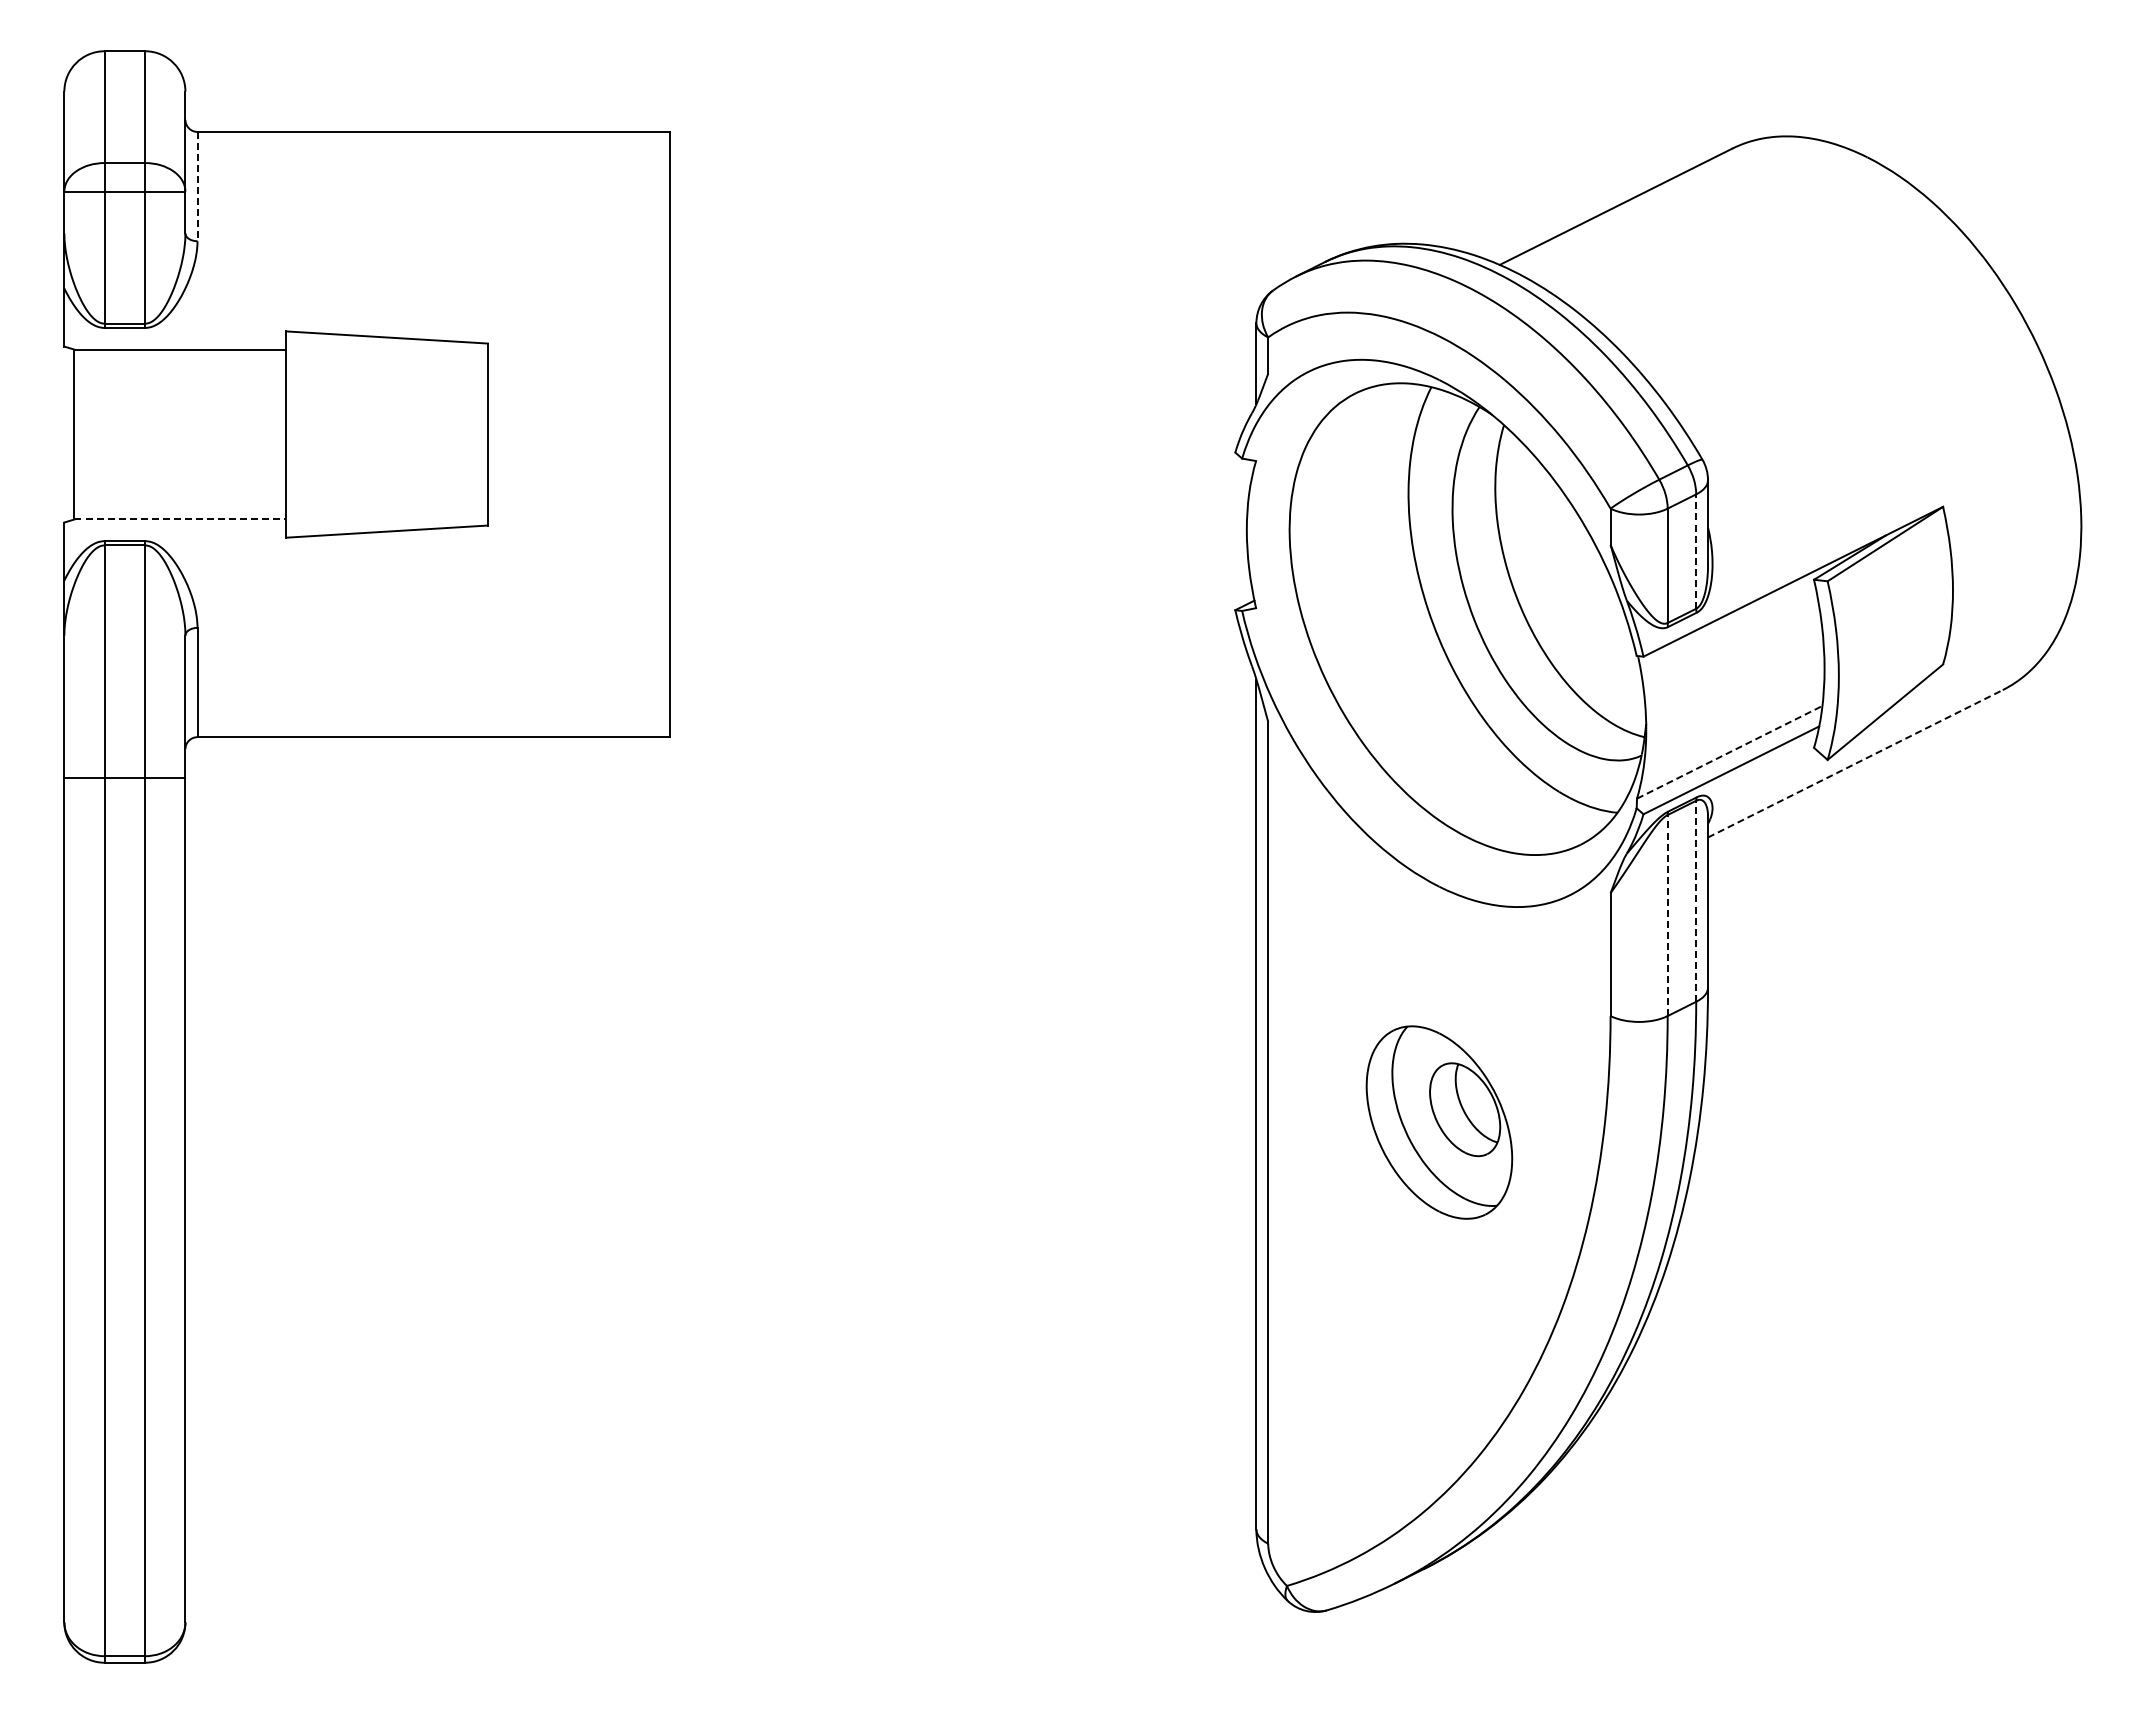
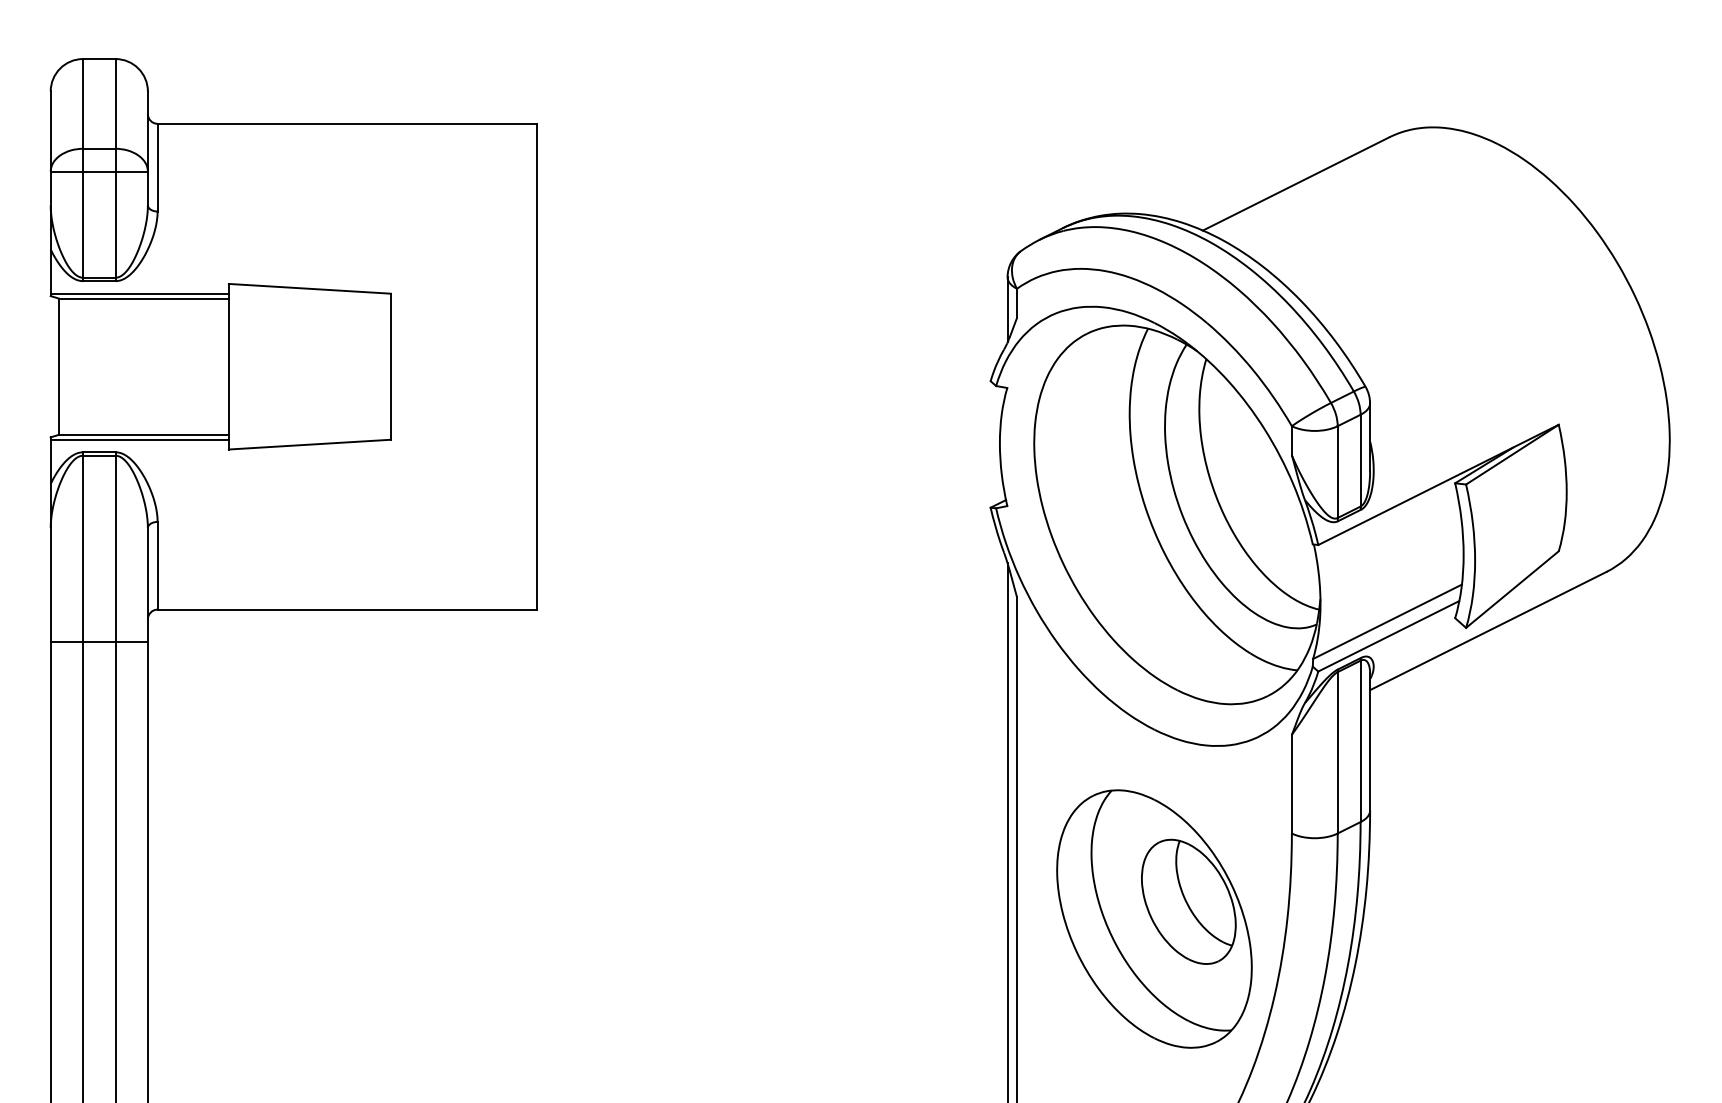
line: (197, 186) -> (157, 167), dashed -> solid
line: (175, 343) -> (139, 293), added
line: (180, 519) -> (143, 434), dashed -> solid
line: (175, 525) -> (139, 439), added
line: (1696, 551) -> (1360, 460), dashed -> solid
line: (1729, 752) -> (1387, 621), dashed -> solid
line: (1855, 763) -> (1488, 630), dashed -> solid
line: (1696, 901) -> (1360, 741), dashed -> solid
line: (1667, 915) -> (1337, 752), dashed -> solid
part: (1439, 1122) -> (1154, 918), size x1.67

